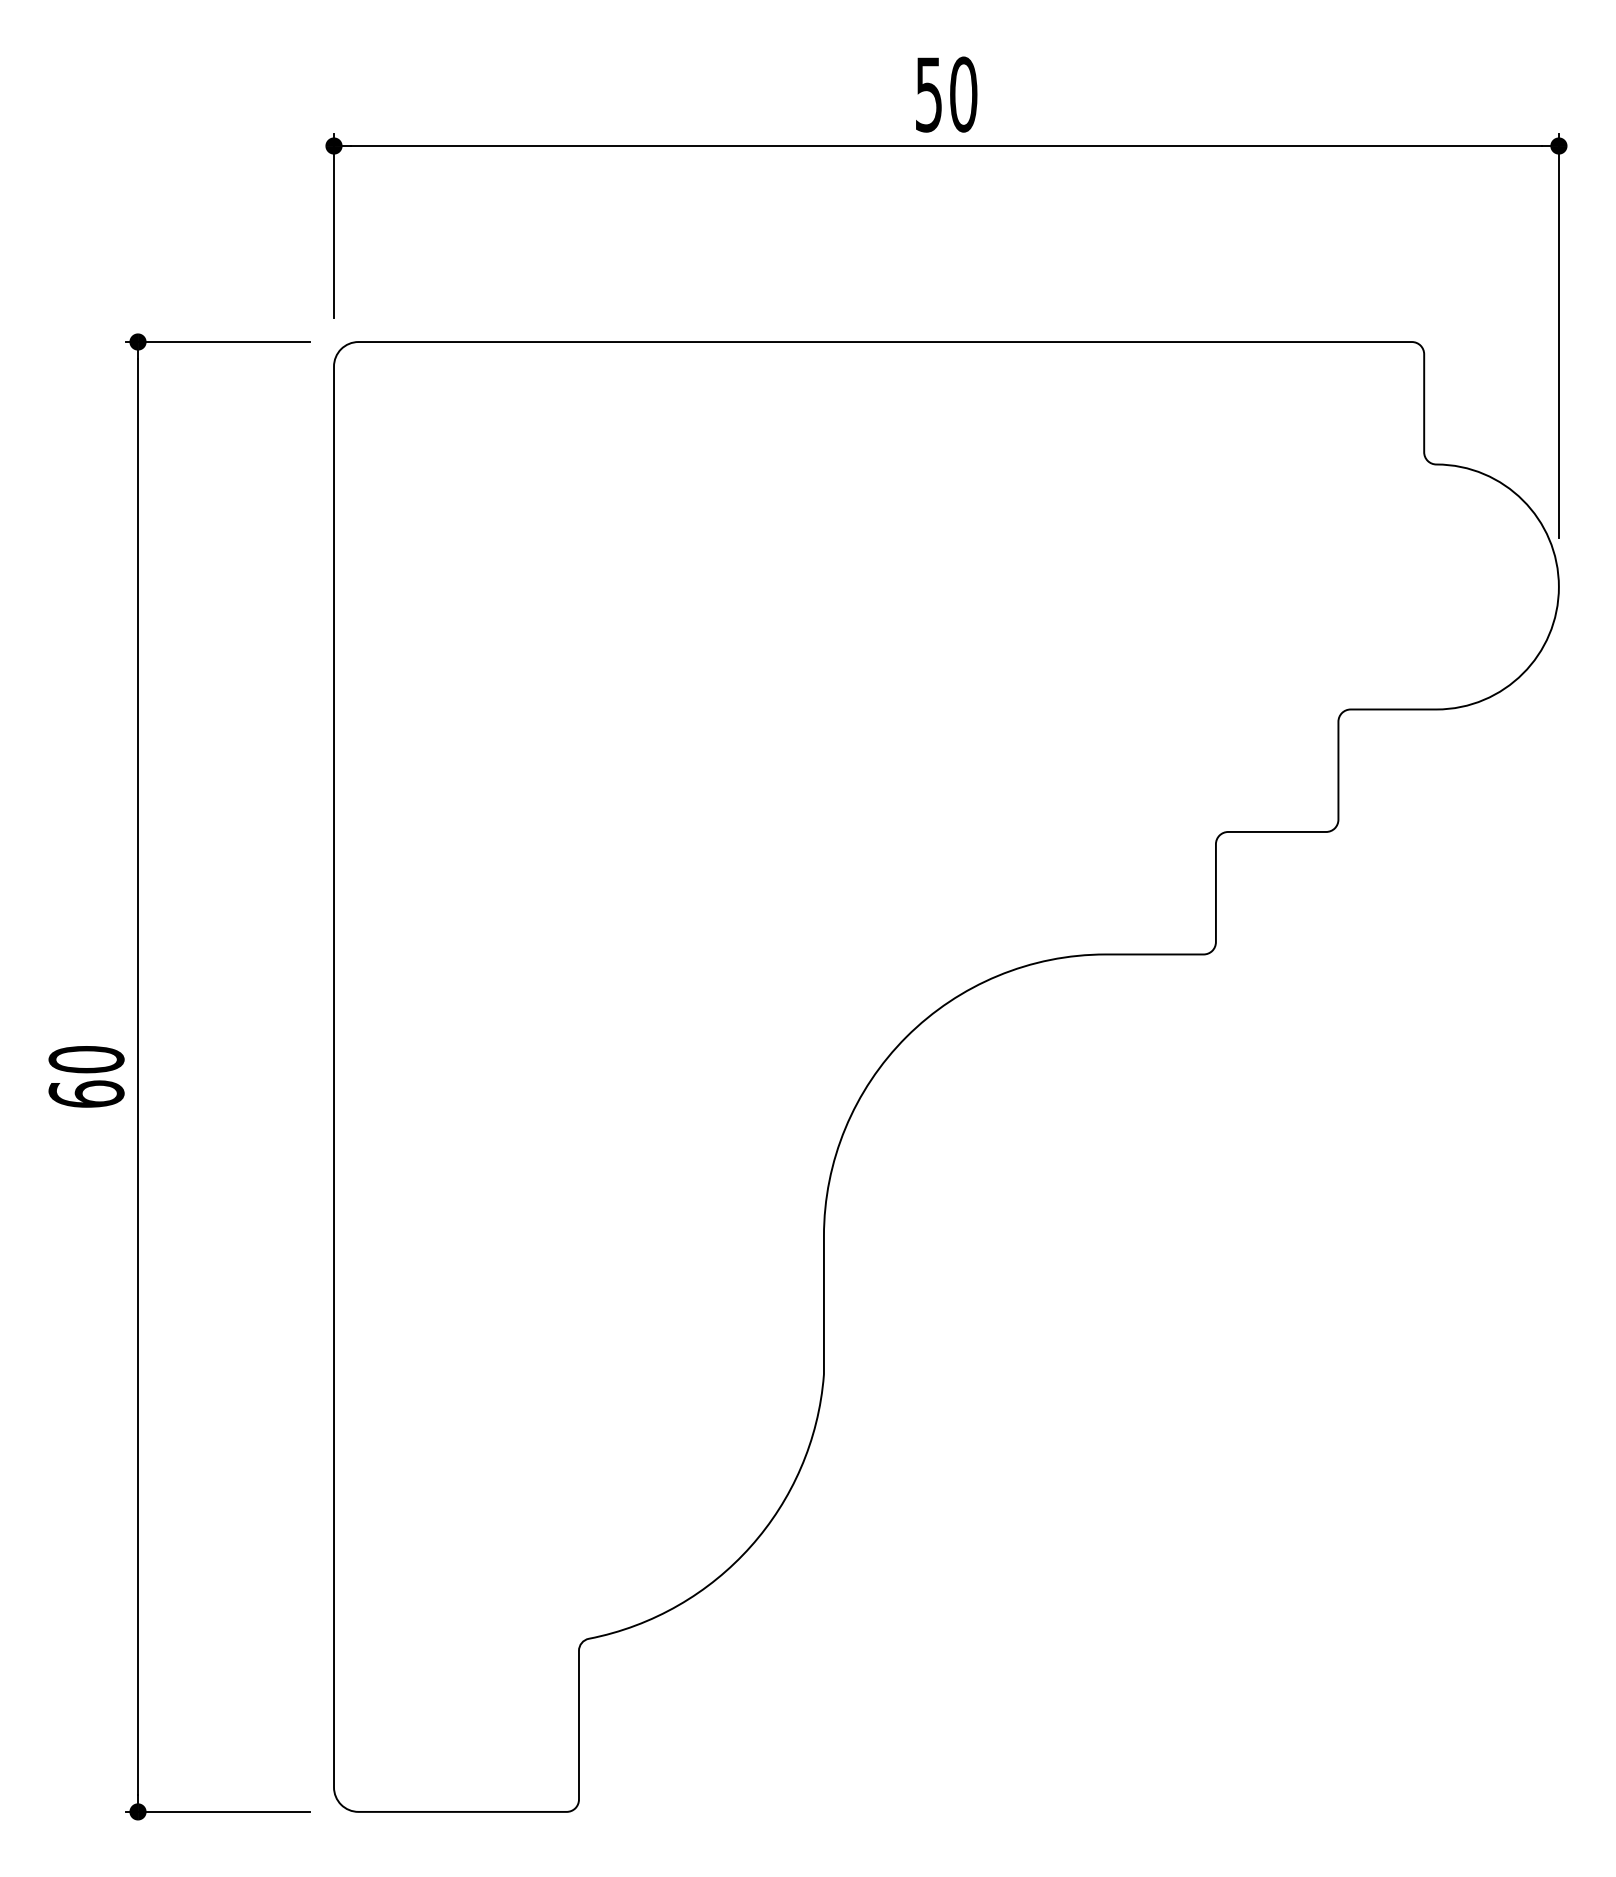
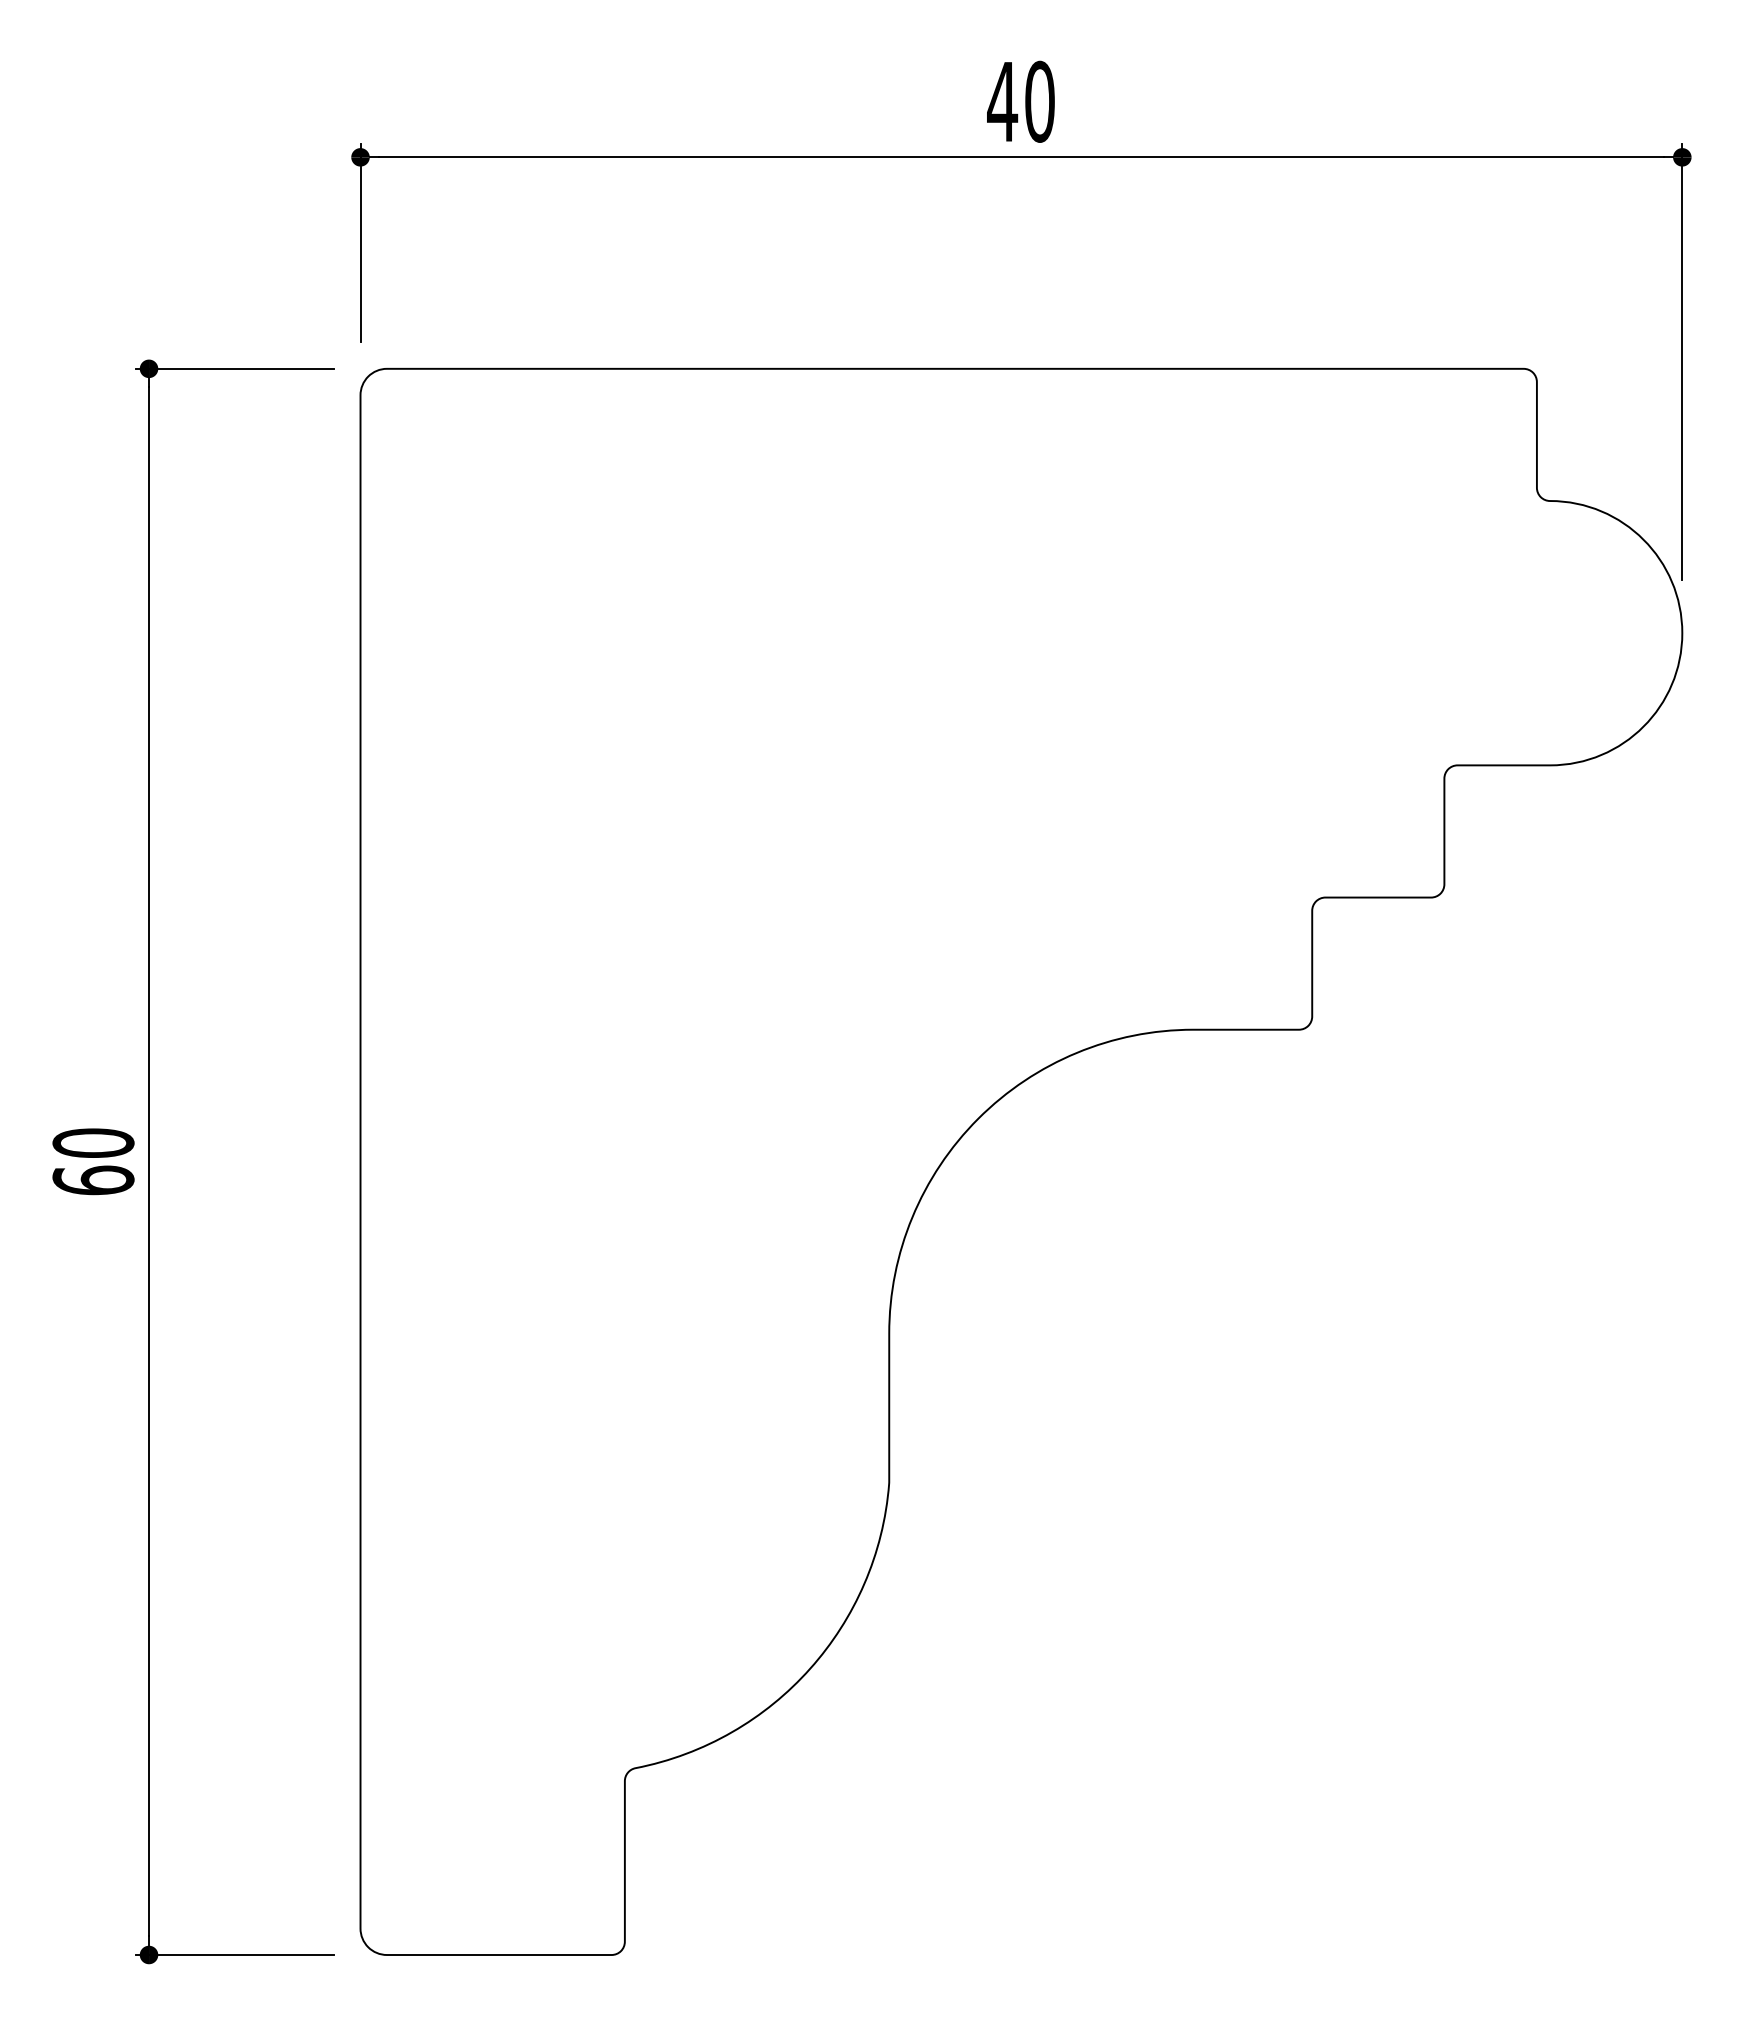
text: (928, 95) -> (1002, 102), 50 -> 40

